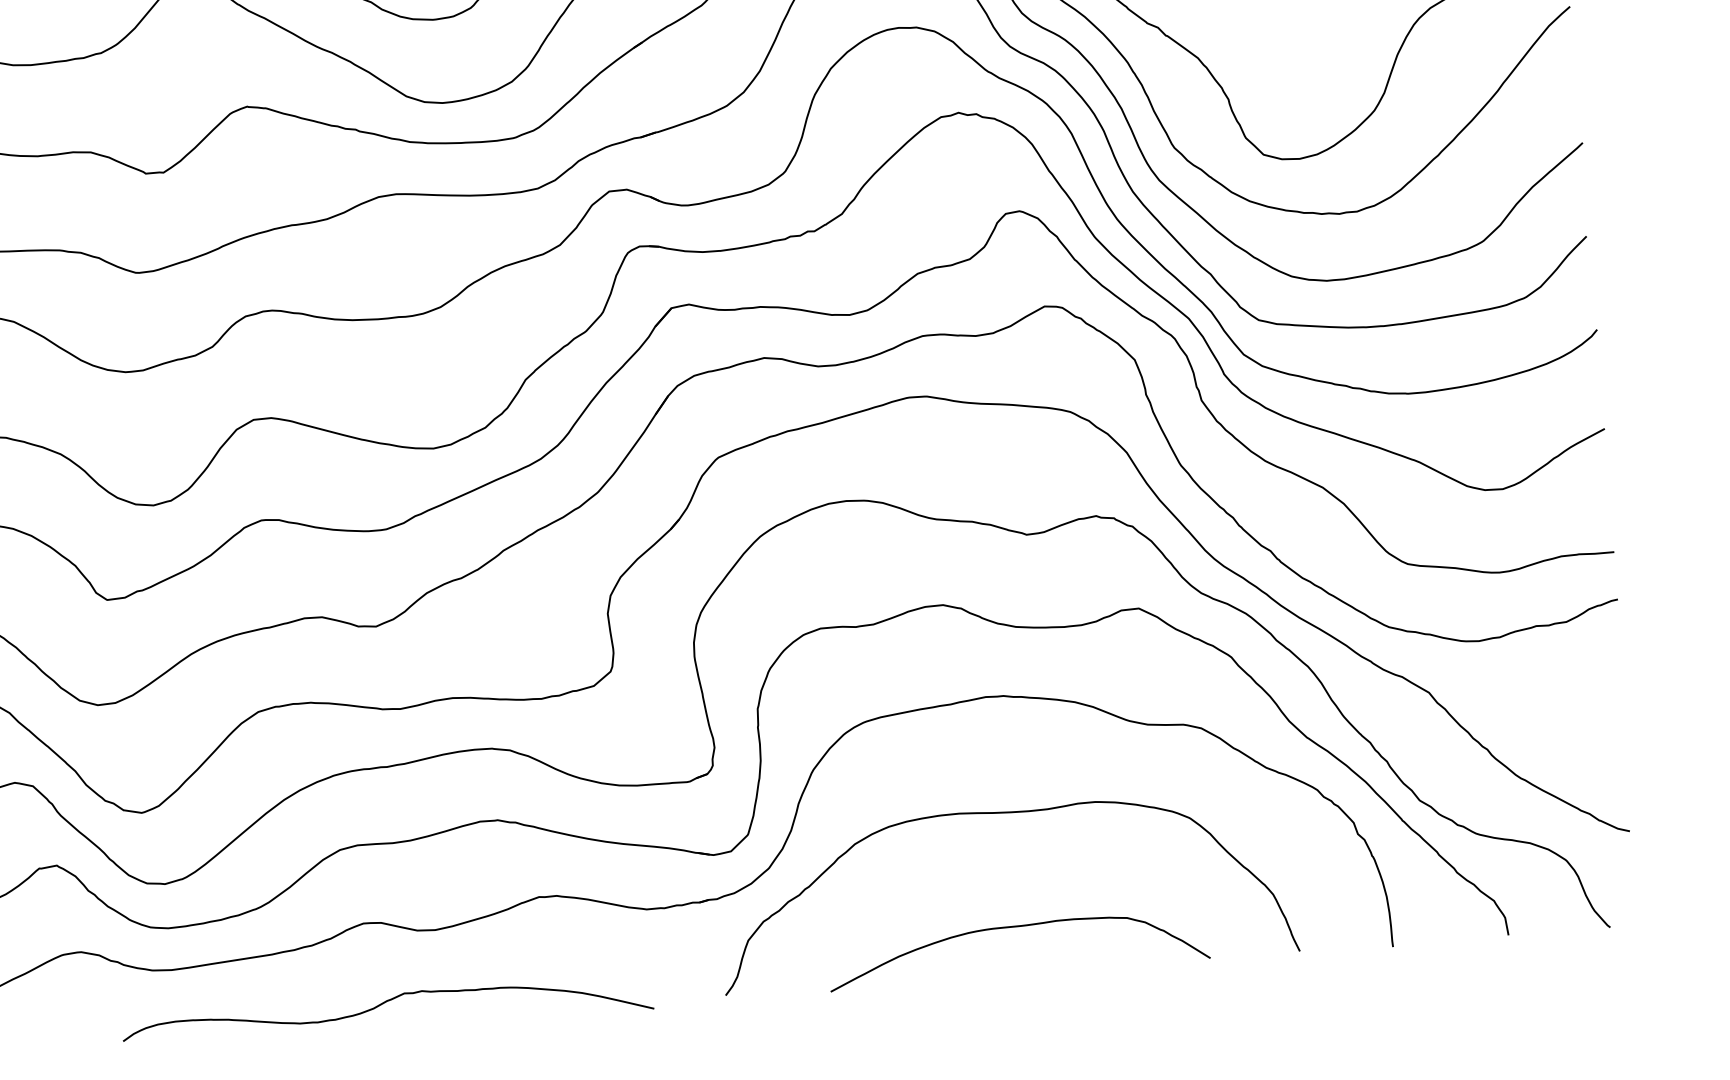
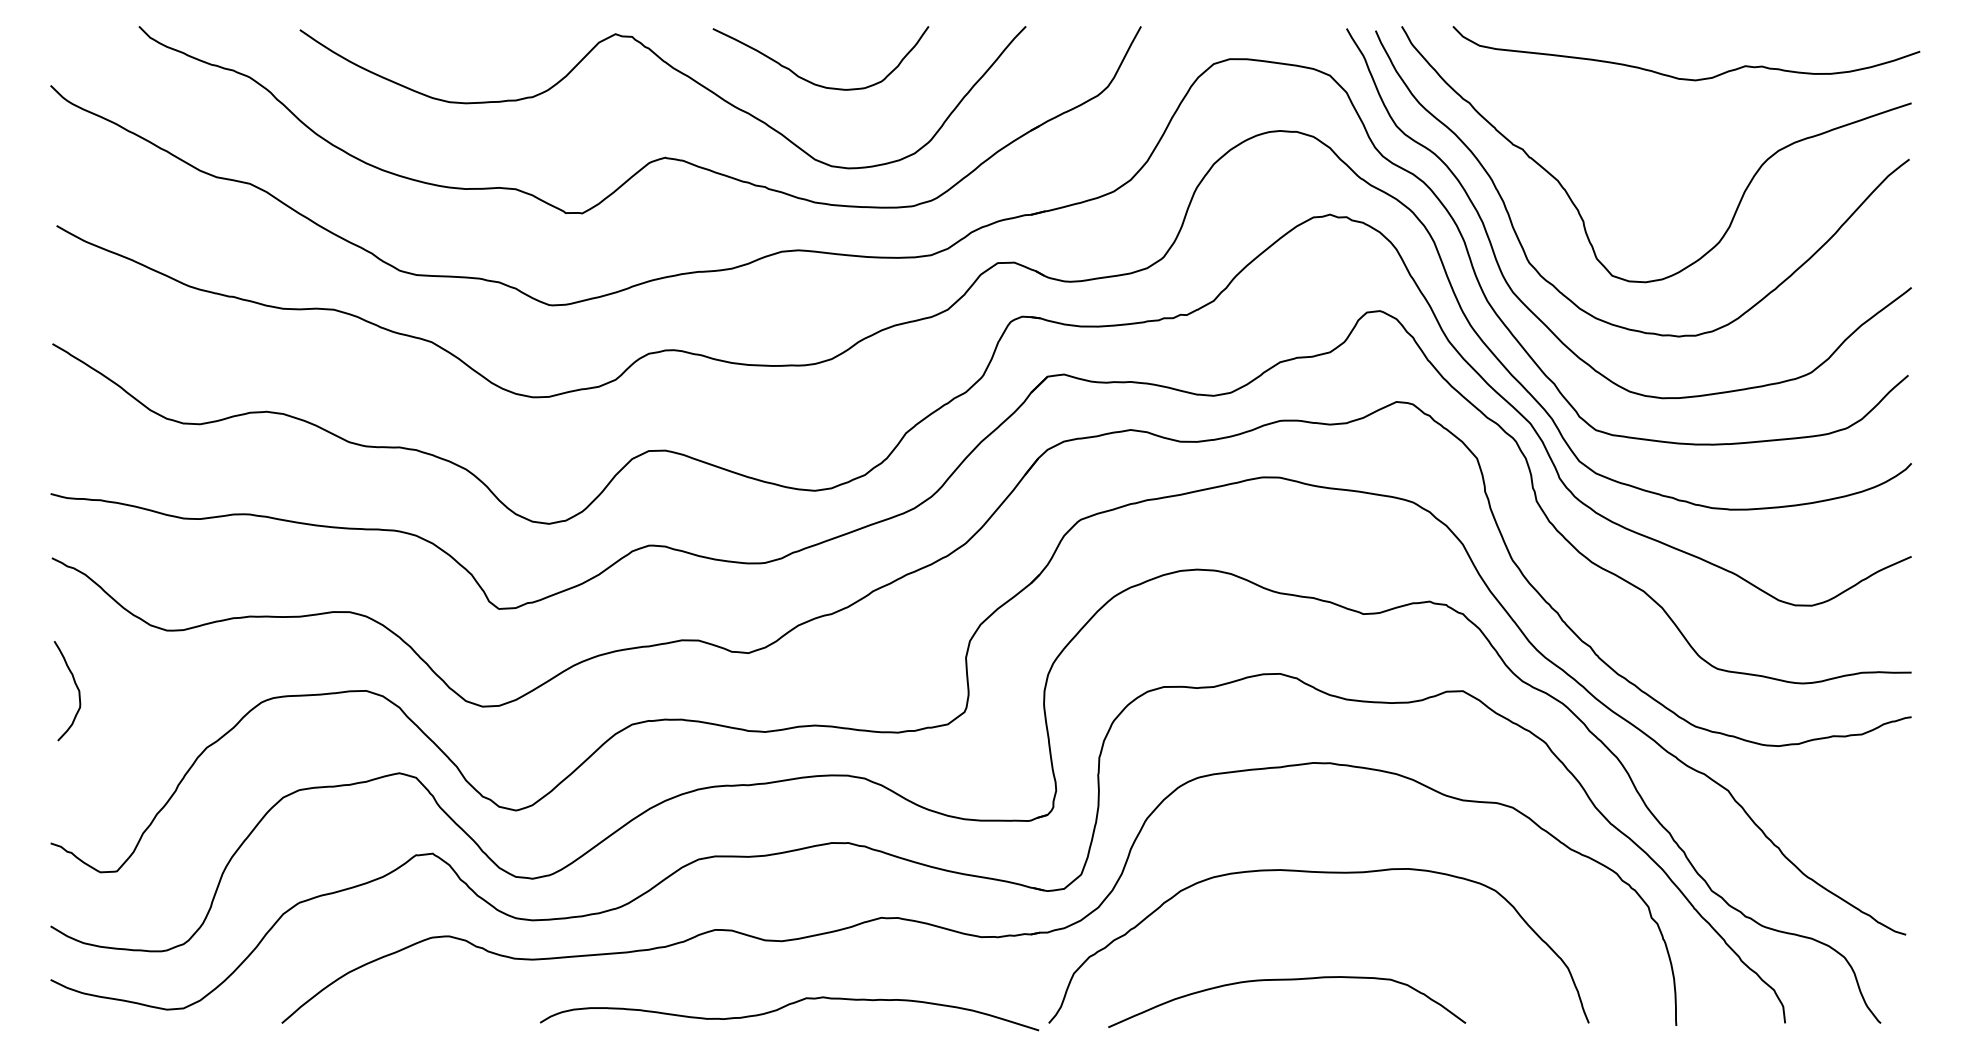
curve: (1017, 927) -> (1287, 980), moved
curve: (382, 1005) -> (785, 1007), moved

